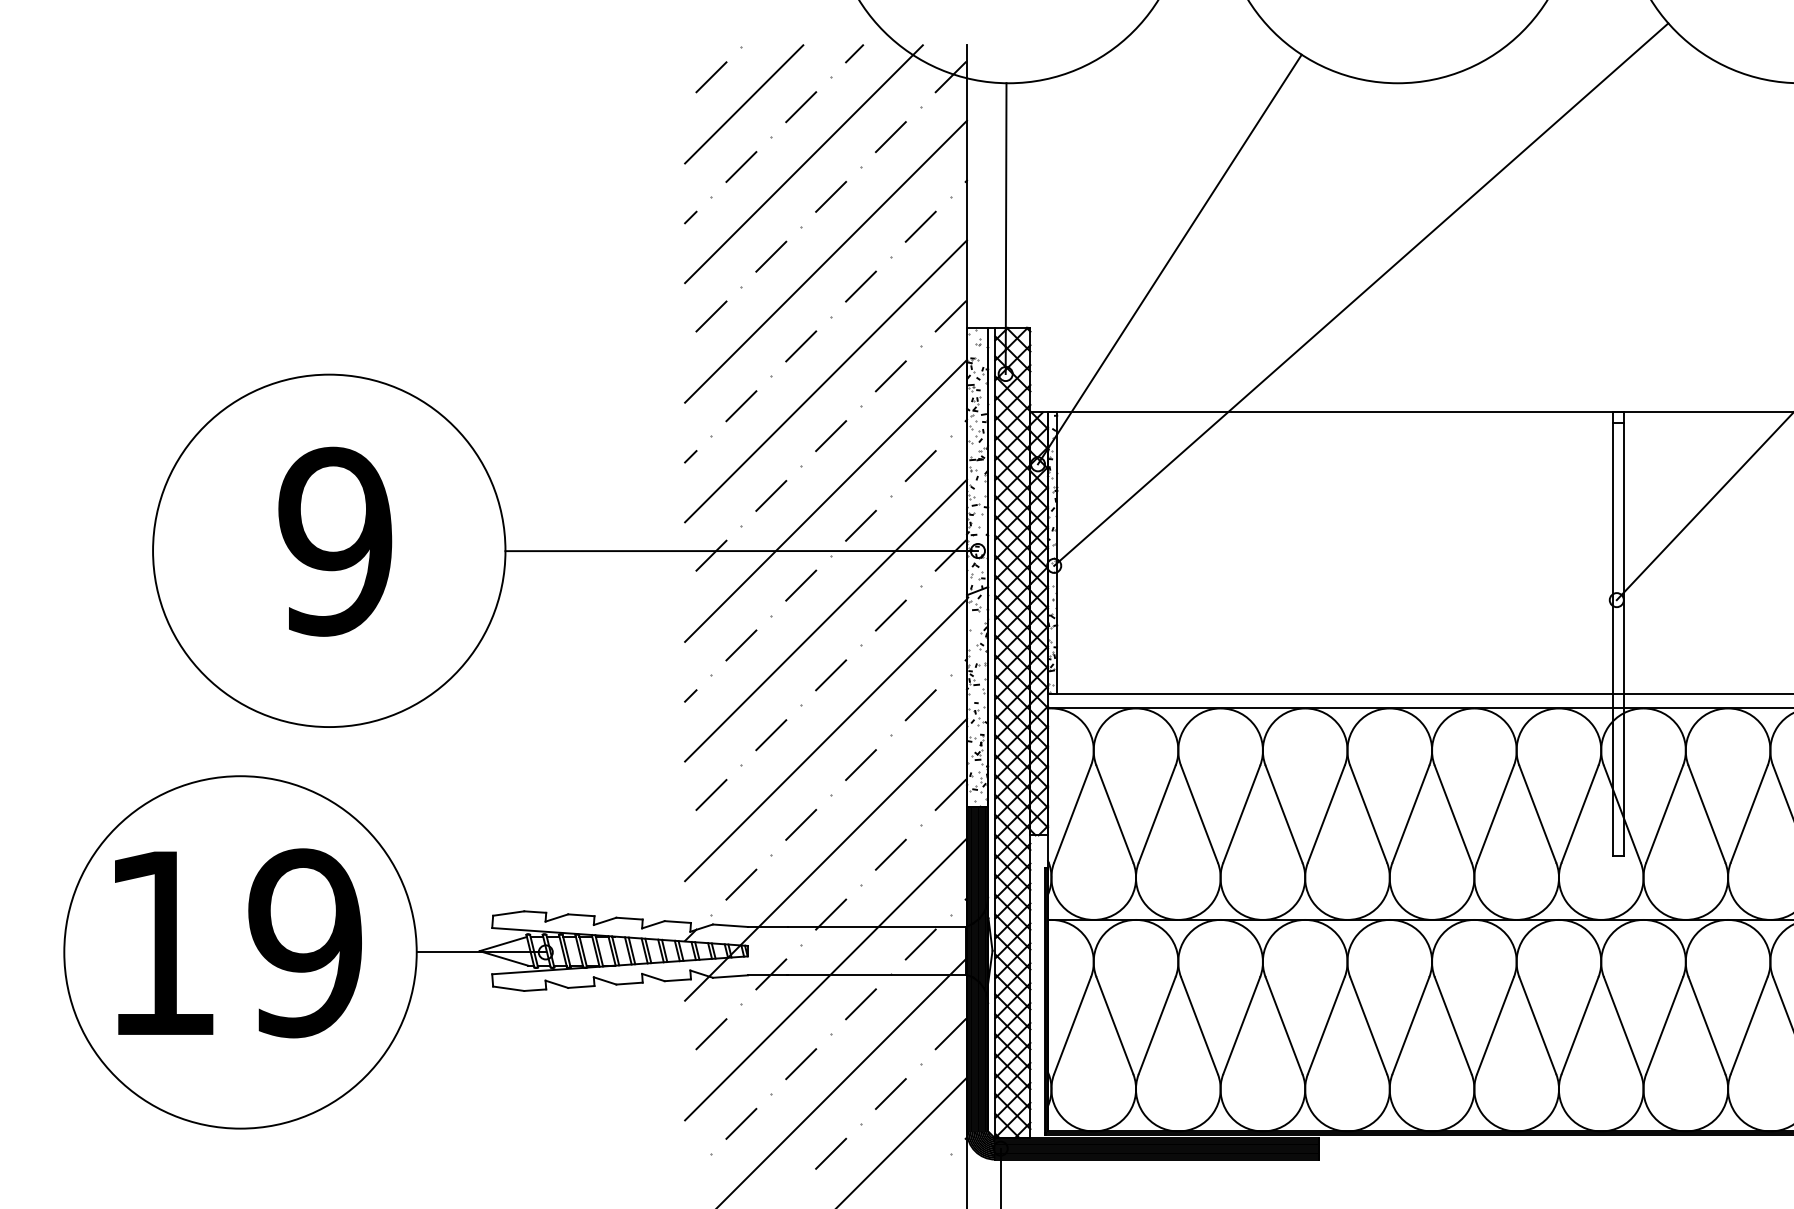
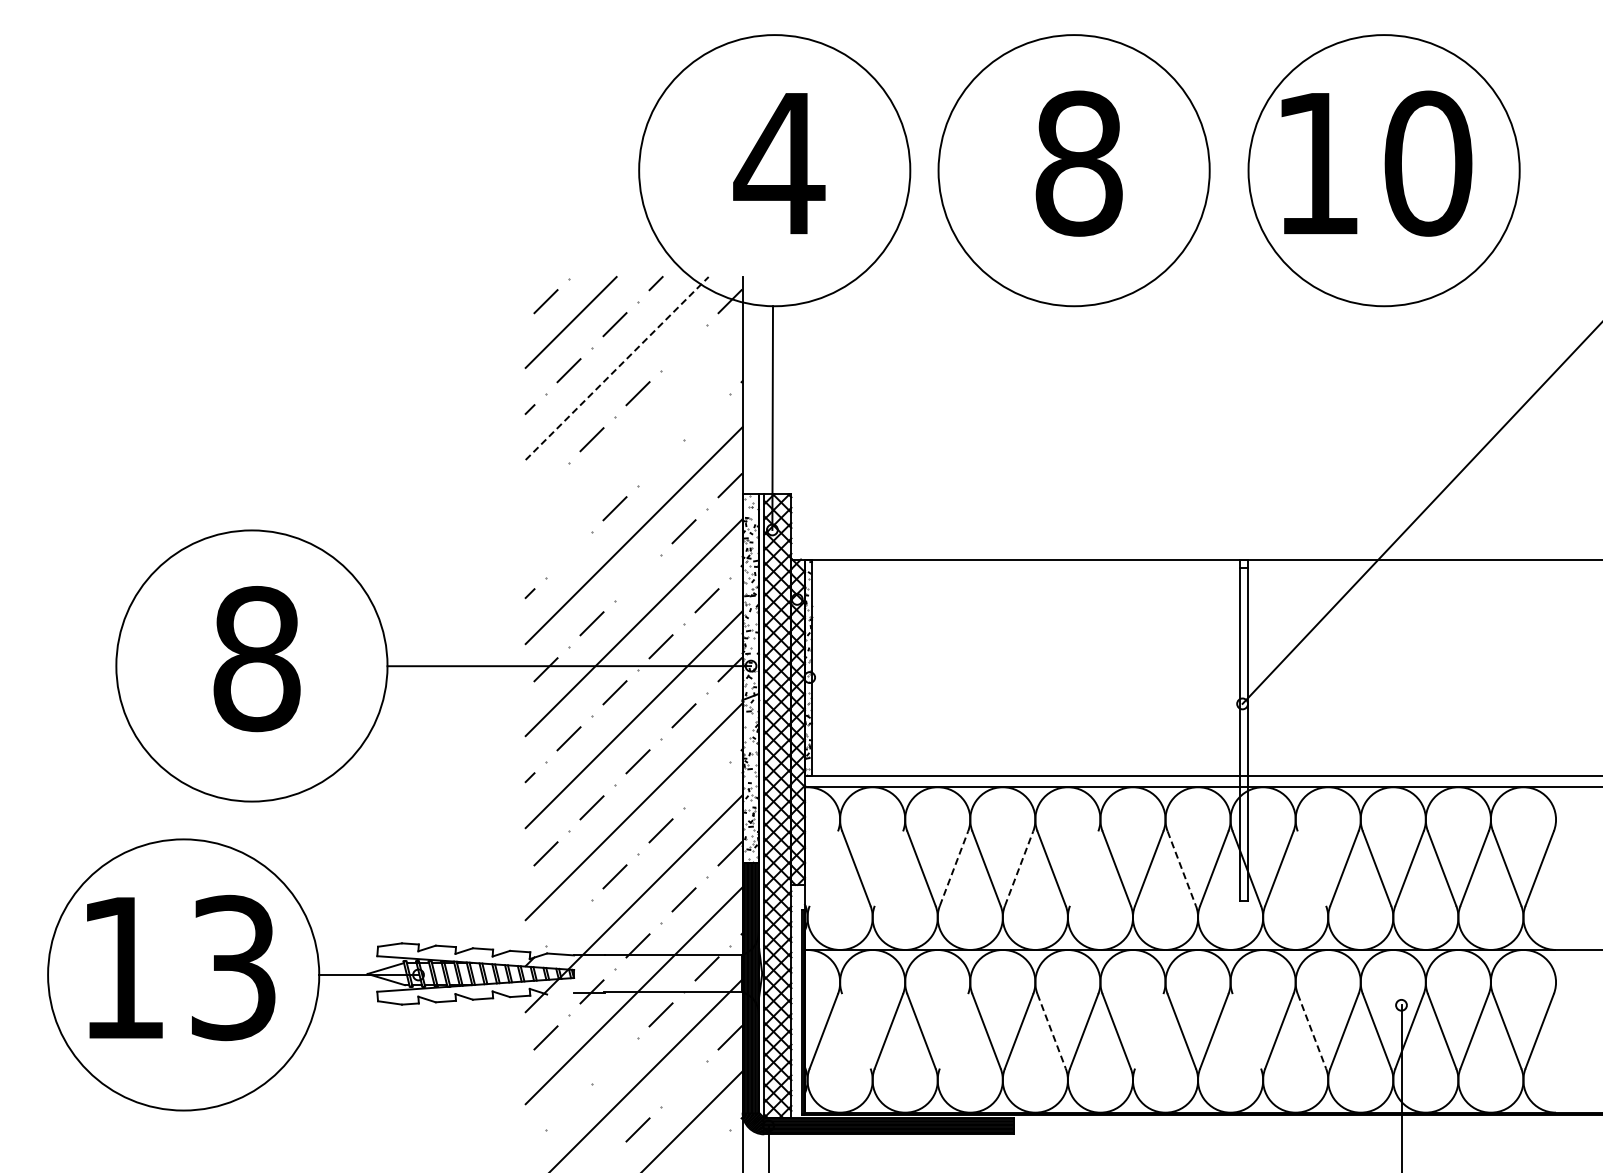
line: (890, 136) -> (683, 347), removed
line: (804, 164) -> (617, 368), solid -> dashed
line: (920, 226) -> (706, 416), removed
line: (1169, 259) -> (898, 441), removed
line: (825, 261) -> (633, 443), removed
line: (860, 286) -> (660, 462), removed
line: (1360, 294) -> (1045, 468), removed
line: (710, 316) -> (545, 485), removed
line: (740, 405) -> (568, 554), removed
line: (830, 435) -> (637, 577), removed
text: (335, 542) -> (256, 659), 9 -> 8
line: (920, 704) -> (706, 784), removed
line: (1072, 814) -> (823, 868), removed
line: (1156, 814) -> (888, 868), removed
line: (1242, 814) -> (954, 868), solid -> dashed
line: (1326, 814) -> (1019, 868), solid -> dashed
line: (1411, 814) -> (1084, 868), removed
line: (1537, 814) -> (1181, 868), solid -> dashed
line: (1706, 814) -> (1311, 868), removed
line: (740, 884) -> (568, 922), removed
text: (305, 942) -> (233, 967), 19 -> 13
line: (730, 976) -> (560, 993), removed
line: (1115, 1025) -> (856, 1031), removed
line: (1241, 1025) -> (953, 1031), removed
line: (1368, 1025) -> (1051, 1031), solid -> dashed
line: (1495, 1025) -> (1149, 1031), removed
line: (1621, 1025) -> (1246, 1031), removed
line: (1706, 1025) -> (1311, 1031), solid -> dashed
line: (800, 1063) -> (614, 1060), removed
line: (890, 1093) -> (683, 1083), removed
line: (740, 1123) -> (568, 1106), removed

